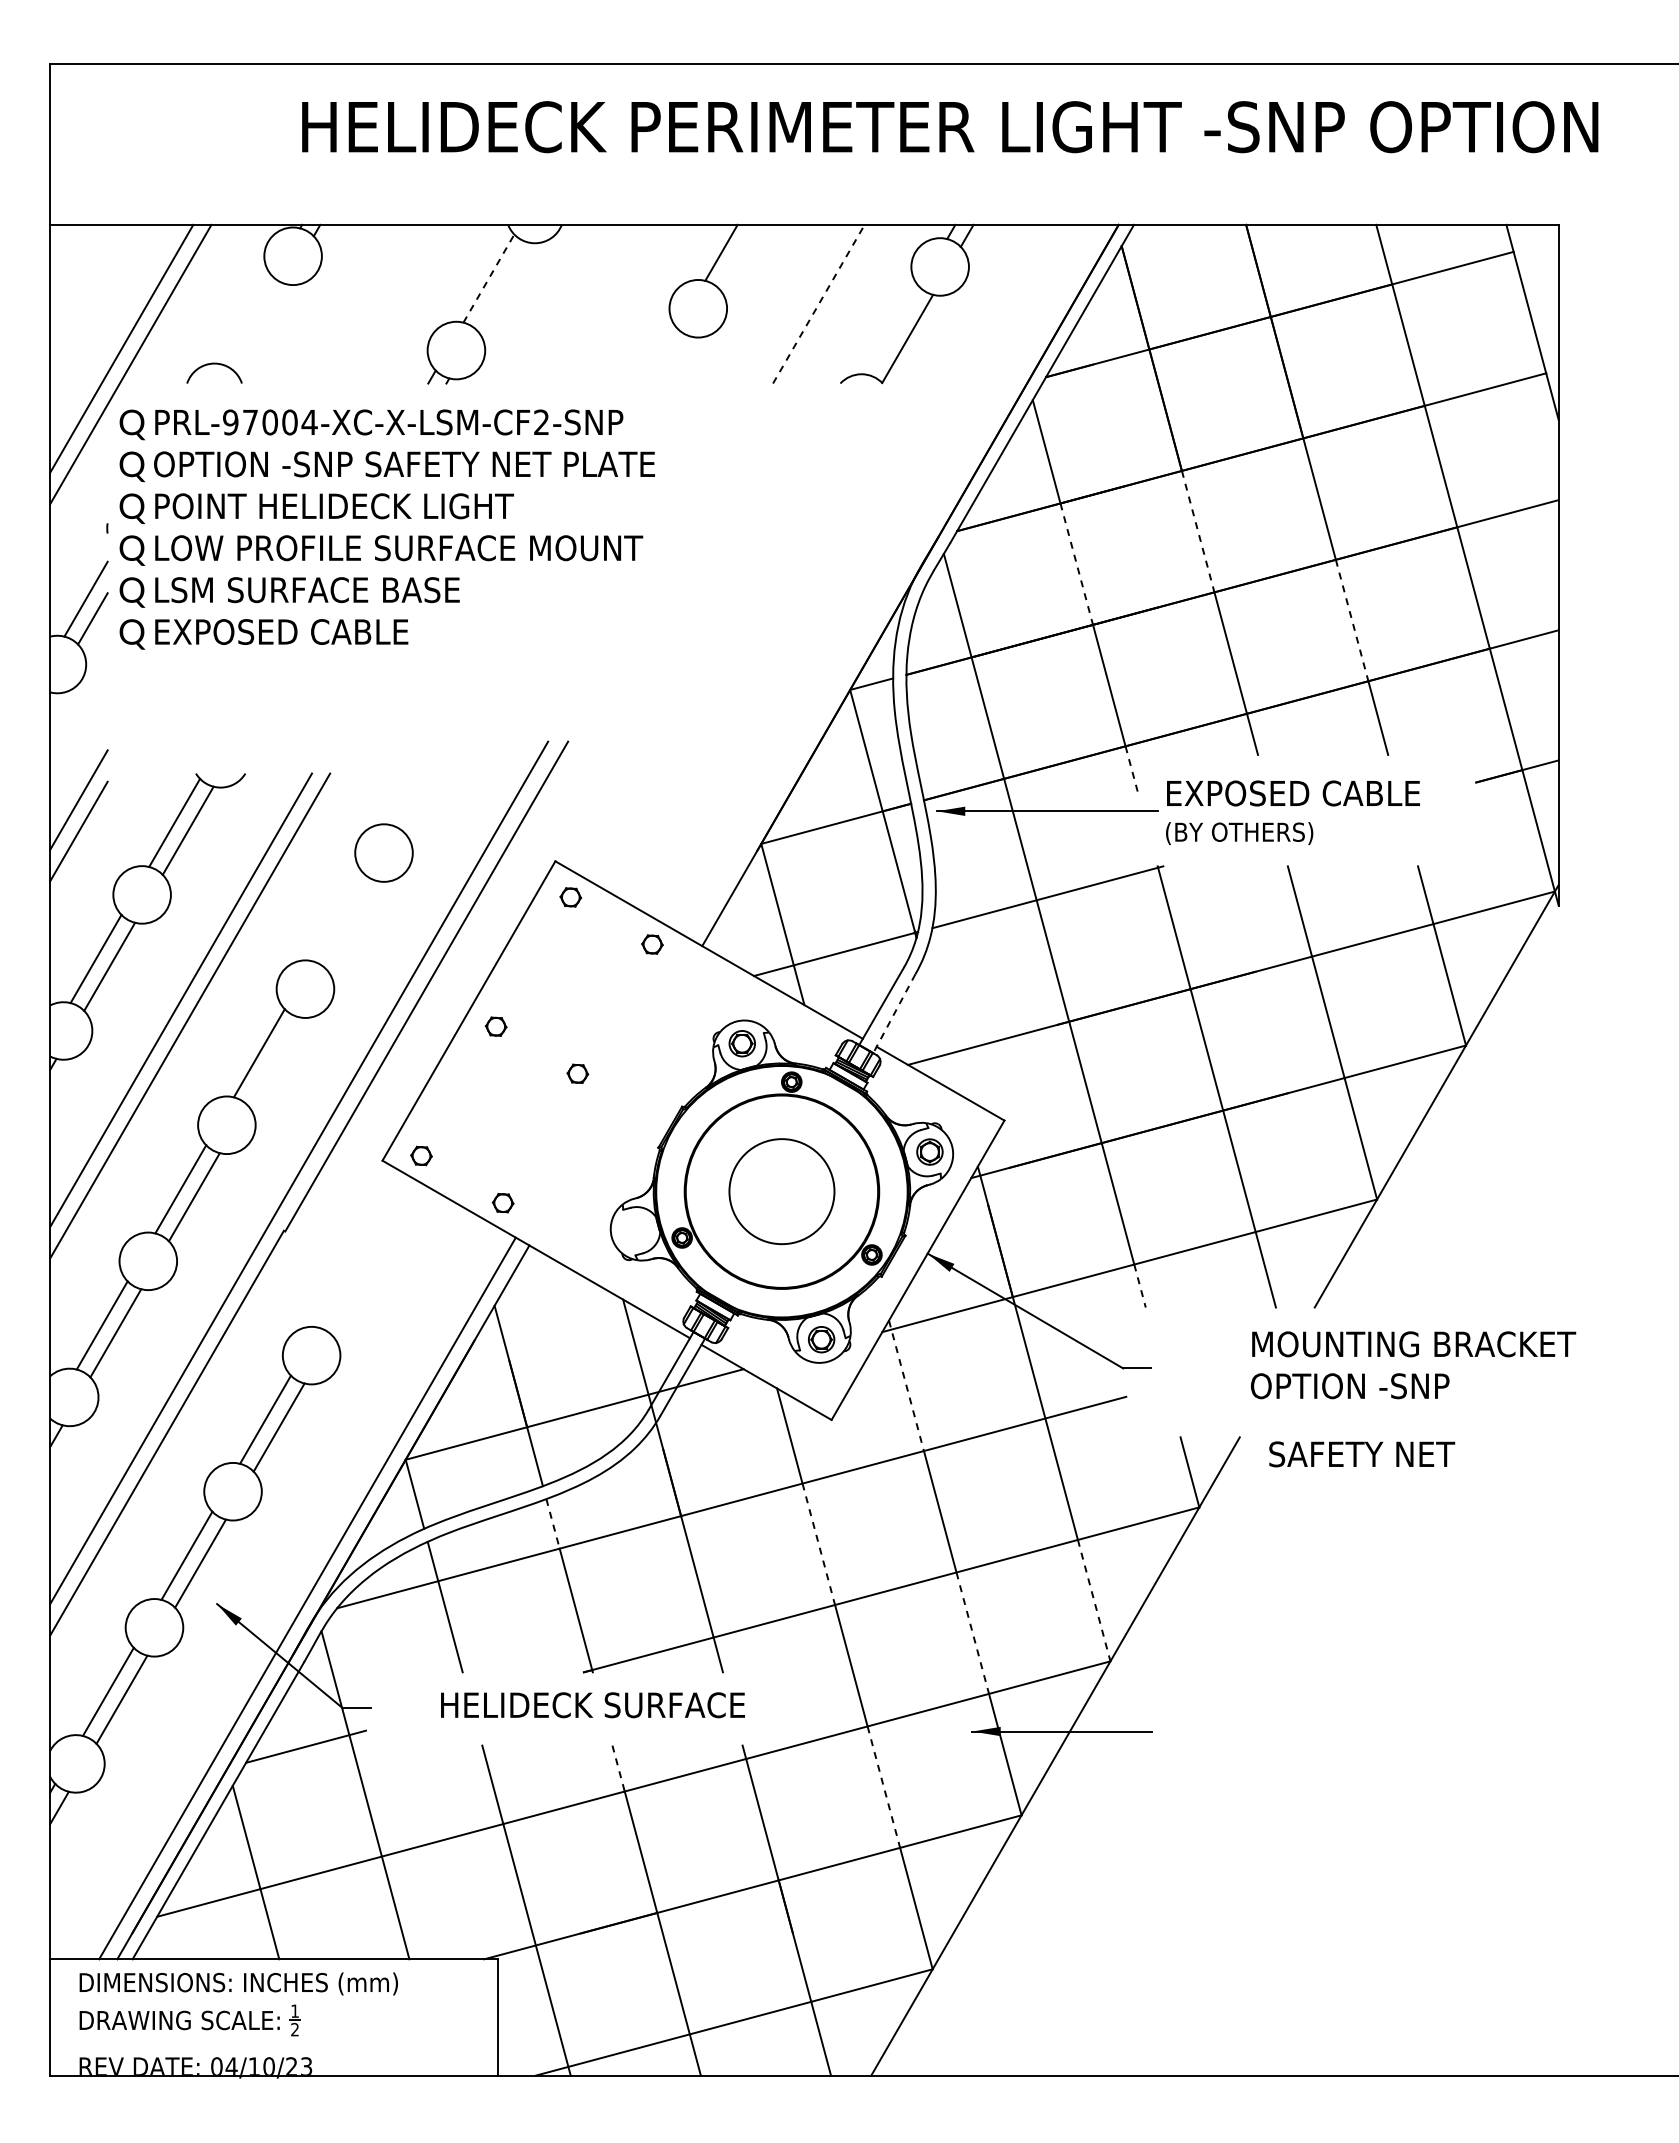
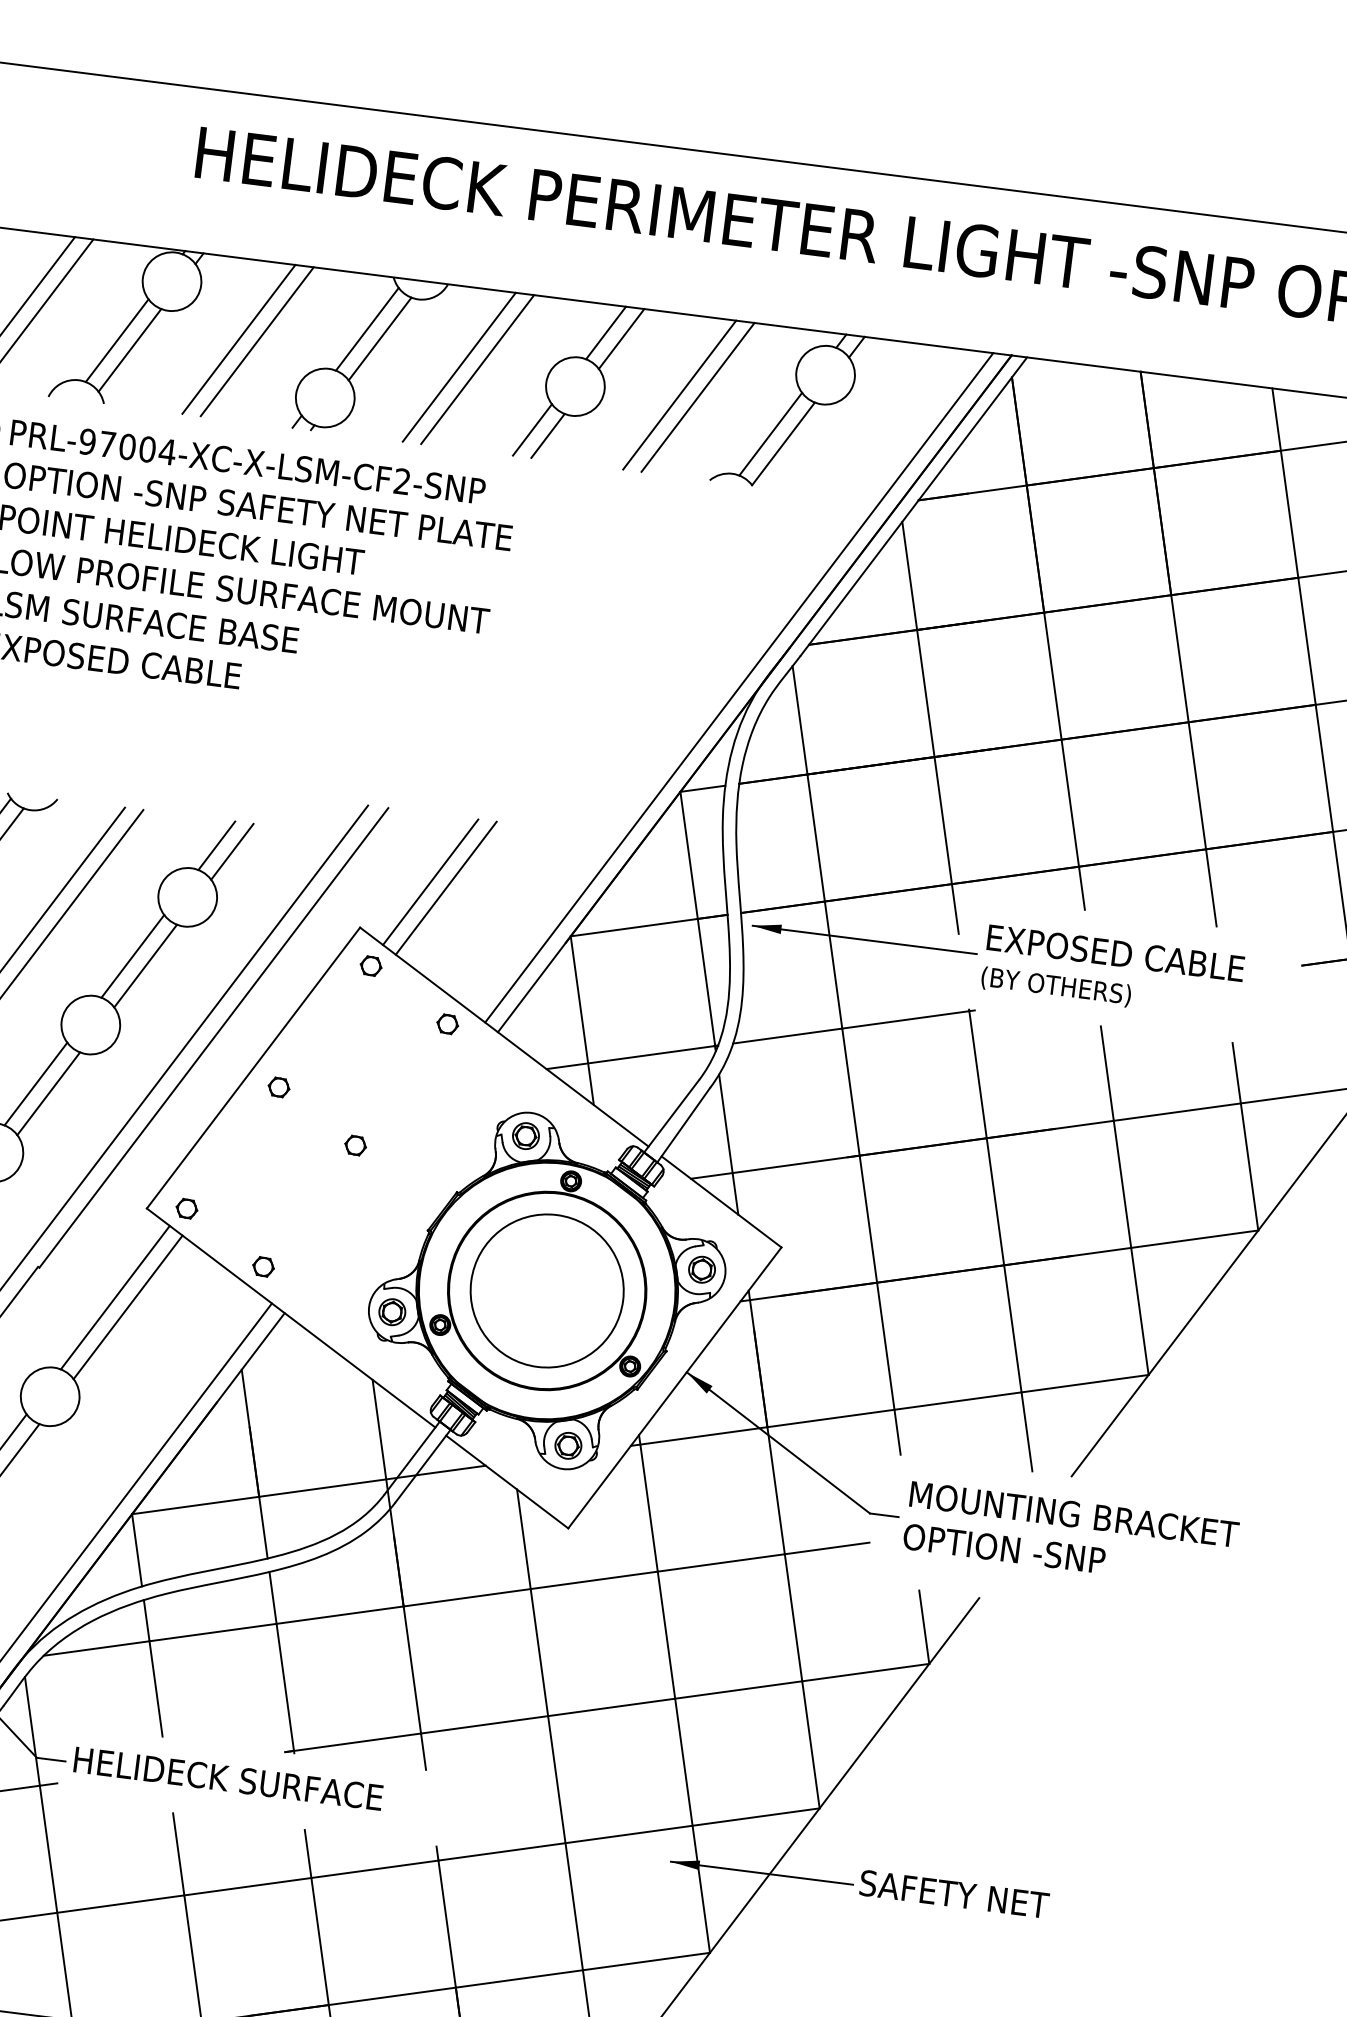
line: (736, 256) -> (620, 338), added
line: (488, 278) -> (366, 329), dashed -> solid
line: (502, 286) -> (380, 339), added
line: (365, 303) -> (239, 338), added
line: (383, 303) -> (257, 341), added
line: (582, 303) -> (458, 366), added
line: (600, 303) -> (477, 368), added
line: (800, 303) -> (679, 394), added
line: (818, 304) -> (697, 397), dashed -> solid
line: (246, 320) -> (116, 340), added
line: (260, 328) -> (129, 350), added
line: (893, 331) -> (770, 434), added
line: (661, 355) -> (532, 429), added
line: (677, 359) -> (547, 435), added
line: (1198, 531) -> (1053, 676), dashed -> solid
line: (1076, 564) -> (925, 693), dashed -> solid
line: (894, 581) -> (739, 687), added
line: (1352, 620) -> (1197, 785), dashed -> solid
line: (1131, 770) -> (954, 909), dashed -> solid
line: (405, 799) -> (216, 845), added
line: (421, 803) -> (232, 851), added
line: (618, 808) -> (430, 882), added
line: (634, 812) -> (446, 888), added
line: (337, 917) -> (132, 956), added
line: (351, 925) -> (145, 966), added
line: (894, 1013) -> (683, 1125), dashed -> solid
line: (940, 1027) -> (728, 1145), added
line: (272, 1061) -> (48, 1094), added
circle: (781, 1191) -> (546, 1290), size x1.43
part: (633, 1230) -> (391, 1311), added
line: (362, 1250) -> (115, 1296), added
line: (376, 1258) -> (128, 1306), added
line: (1140, 1286) -> (897, 1432), dashed -> solid
text: (1413, 1365) -> (1071, 1535), moved
line: (906, 1385) -> (648, 1503), dashed -> solid
text: (1362, 1454) -> (954, 1894), moved
line: (553, 1523) -> (273, 1597), dashed -> solid
line: (818, 1544) -> (539, 1652), dashed -> solid
line: (1094, 1600) -> (811, 1744), dashed -> solid
line: (972, 1633) -> (683, 1762), dashed -> solid
text: (592, 1705) -> (228, 1779), moved
line: (618, 1768) -> (308, 1853), dashed -> solid
line: (883, 1787) -> (573, 1907), dashed -> solid

